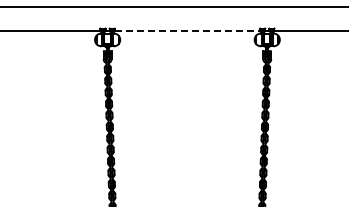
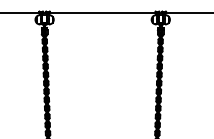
line: (187, 31) -> (102, 13), dashed -> solid

